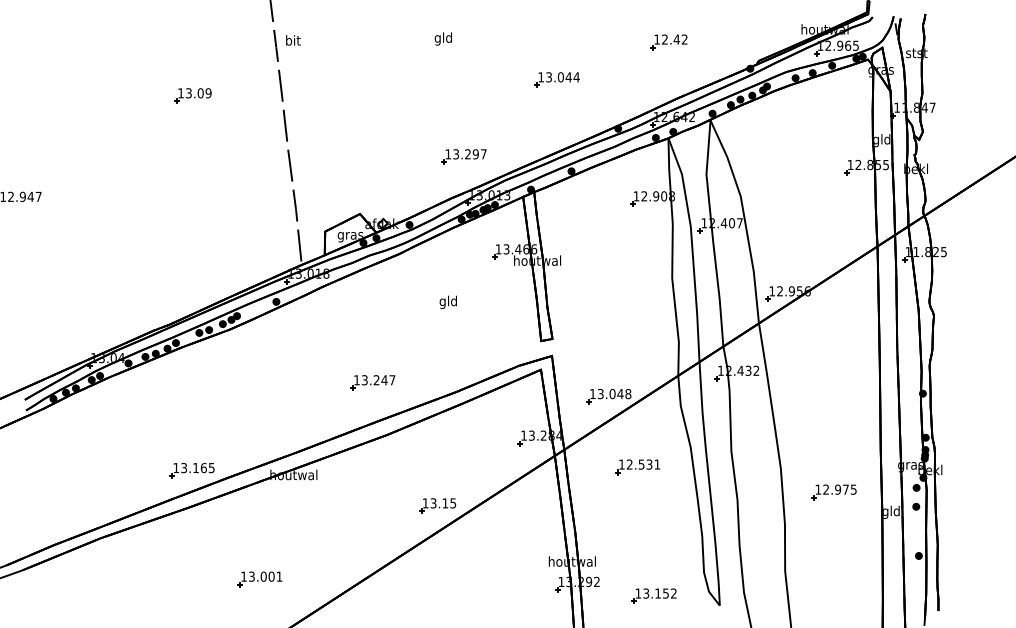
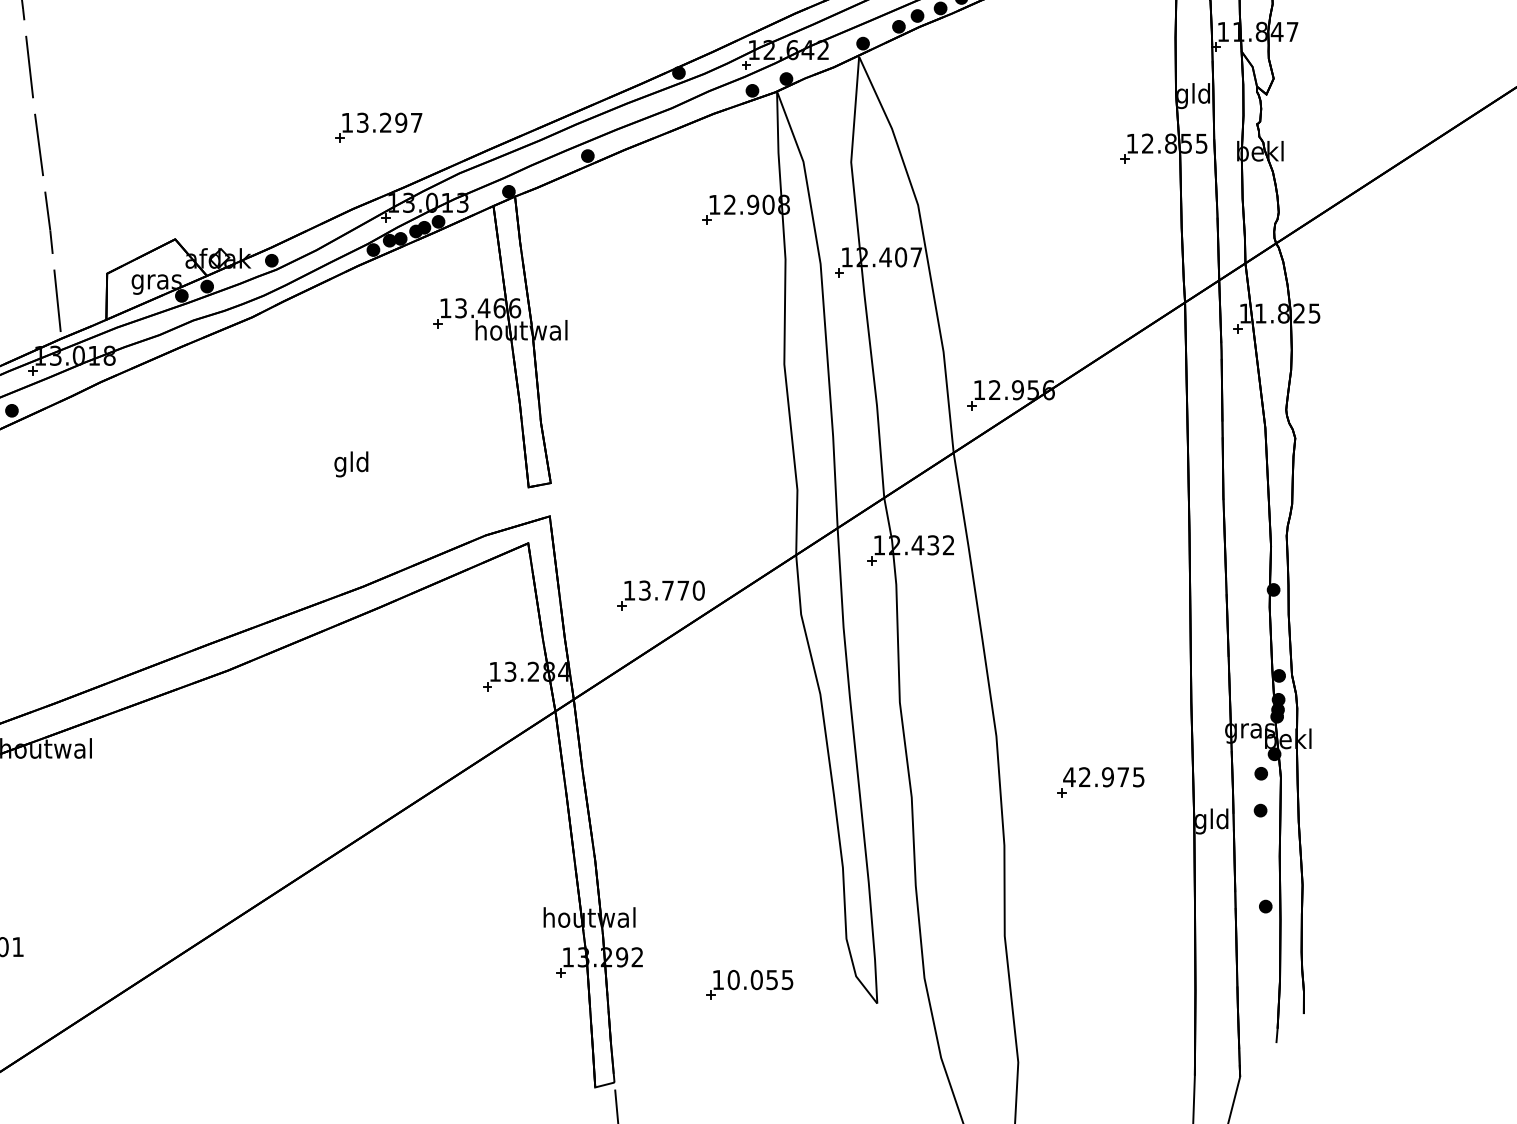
text: (447, 301) -> (349, 462), moved
part: (372, 382) -> (199, 568), removed
text: (620, 393) -> (683, 589), 13.048 -> 13.770
part: (637, 467) -> (716, 733), removed
text: (818, 489) -> (1069, 776), 12.975 -> 42.975
part: (437, 505) -> (326, 808), removed
text: (659, 593) -> (759, 979), 13.152 -> 10.055

